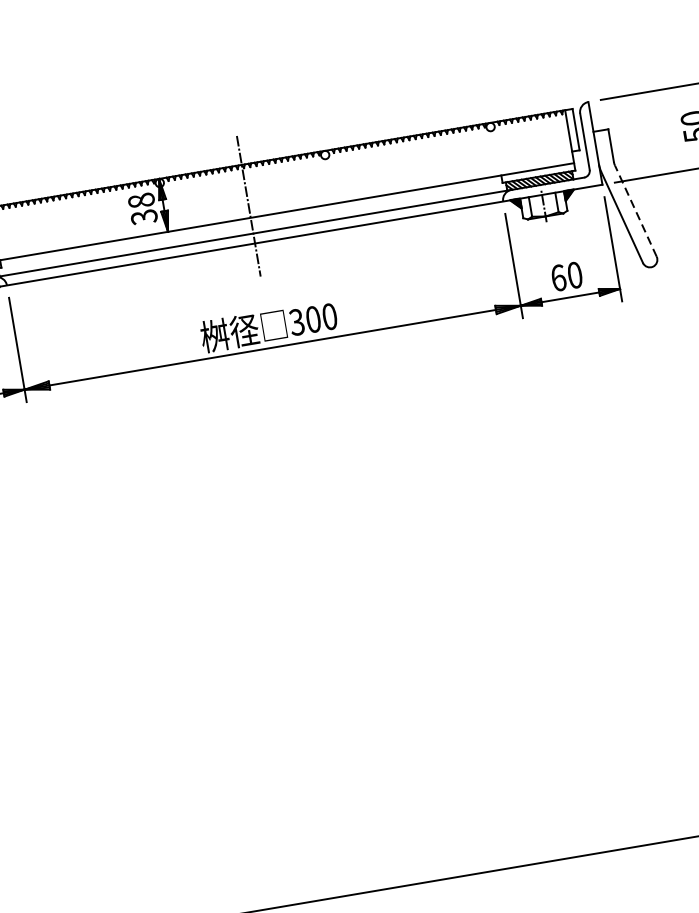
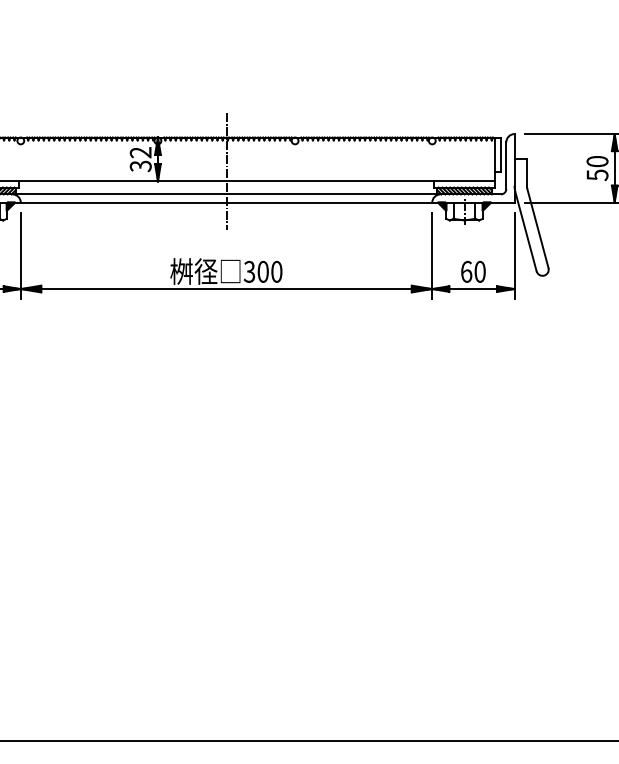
text: (141, 200) -> (140, 152), 38 -> 32
line: (635, 211) -> (537, 228), dashed -> solid

